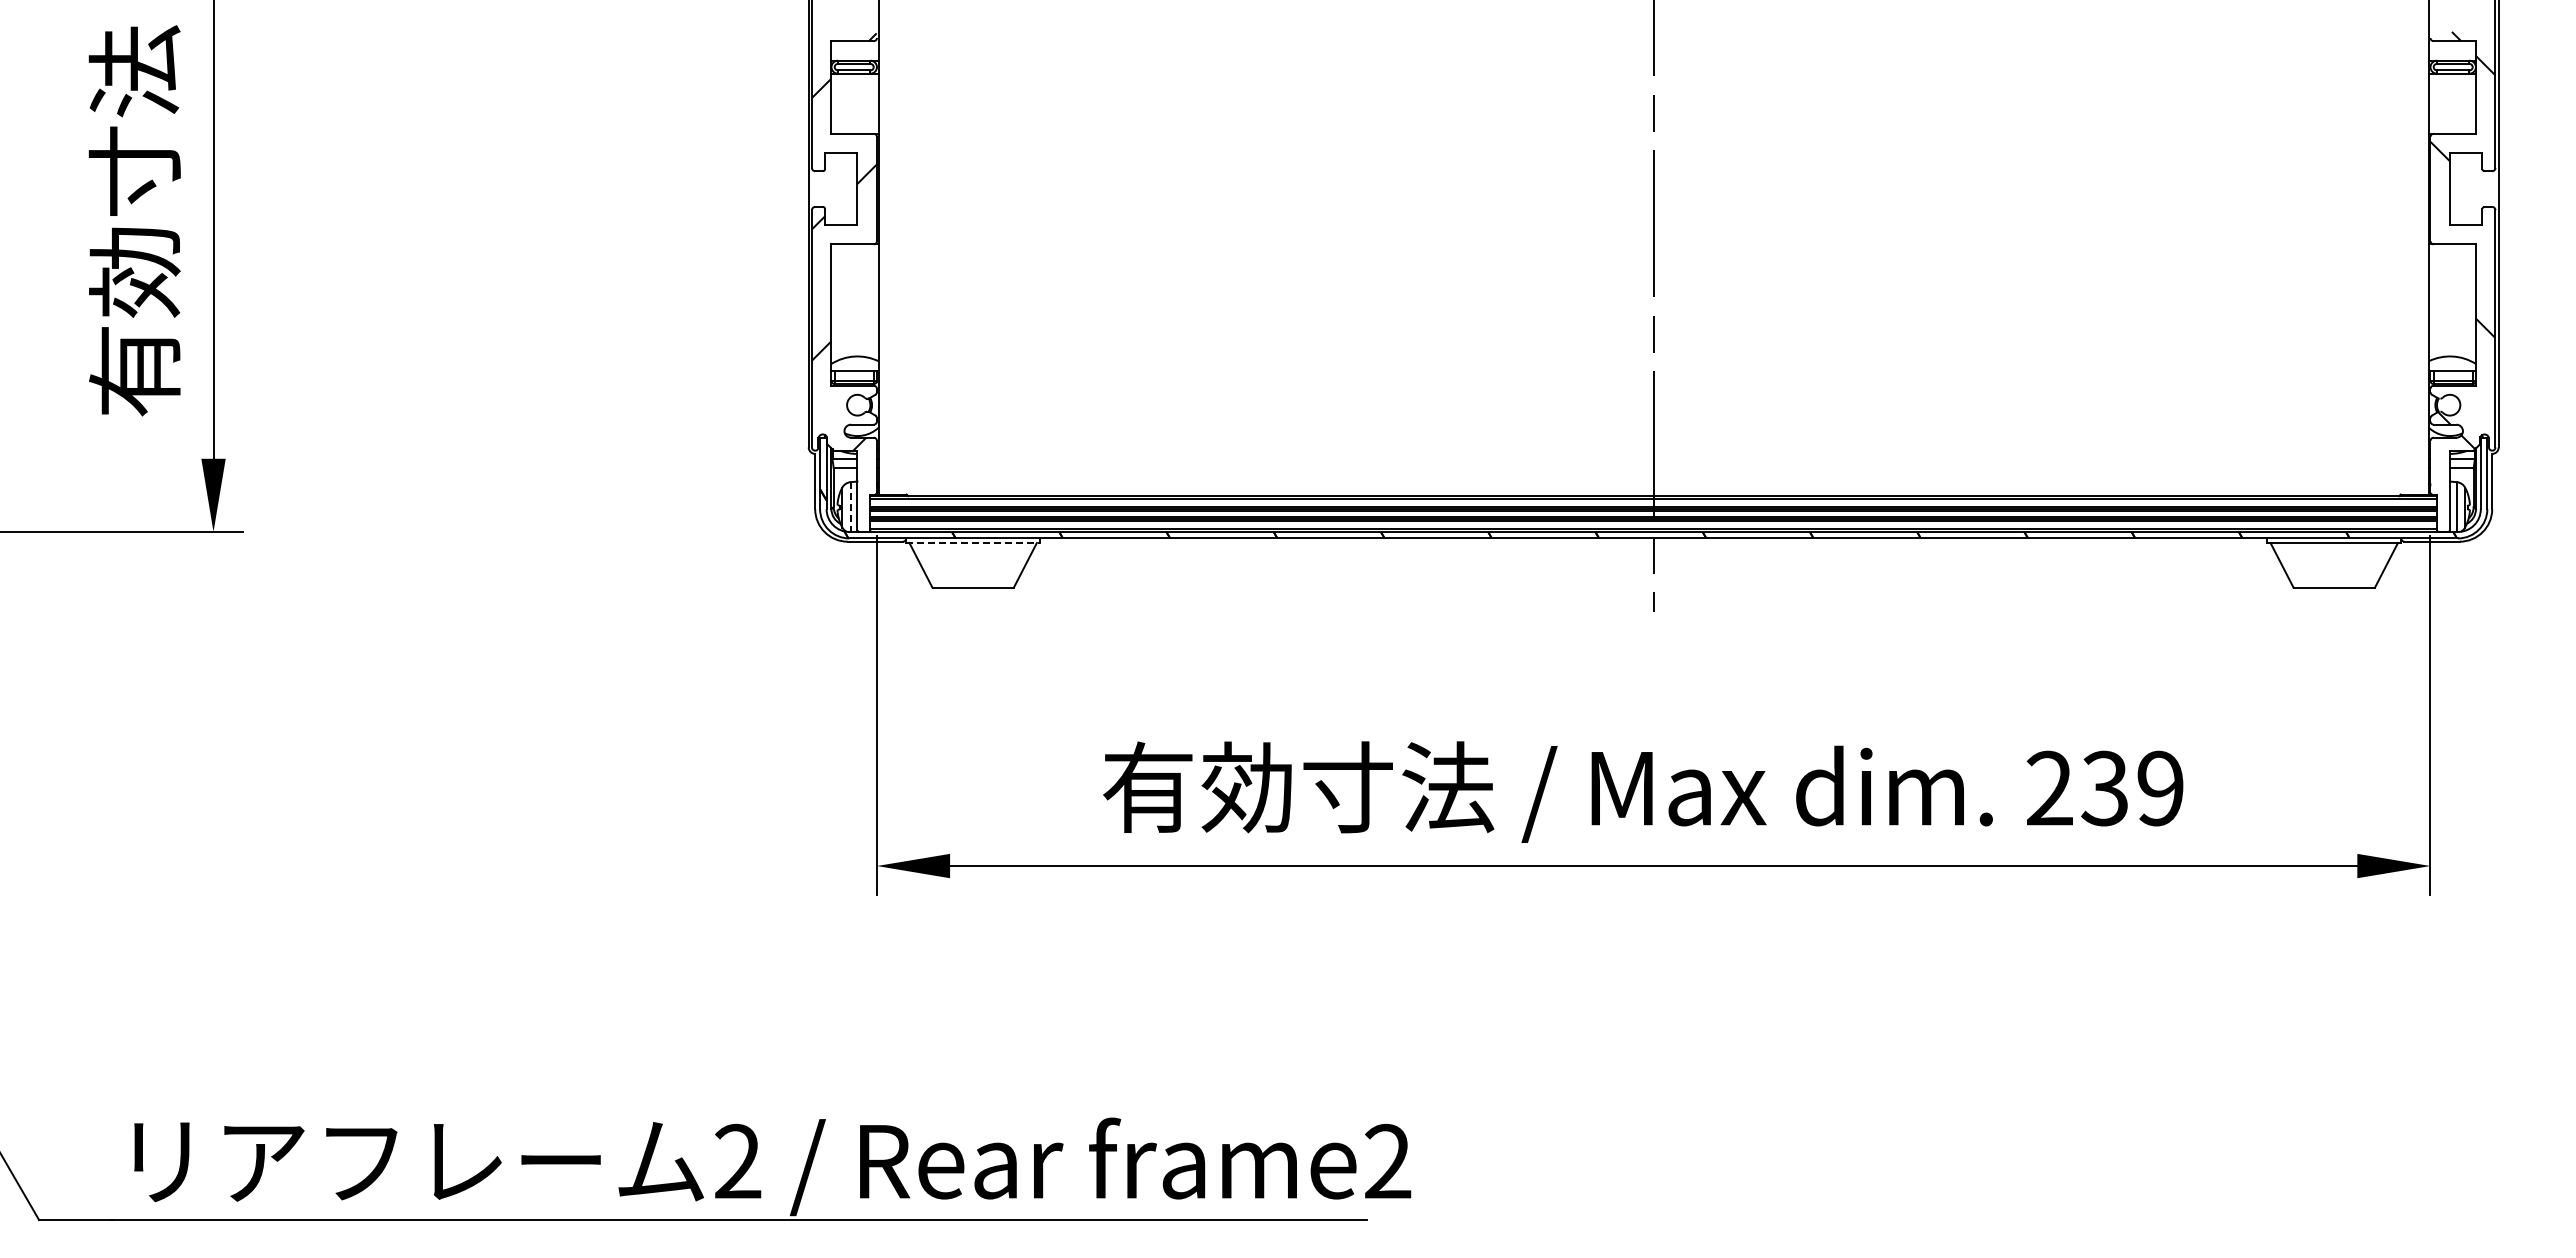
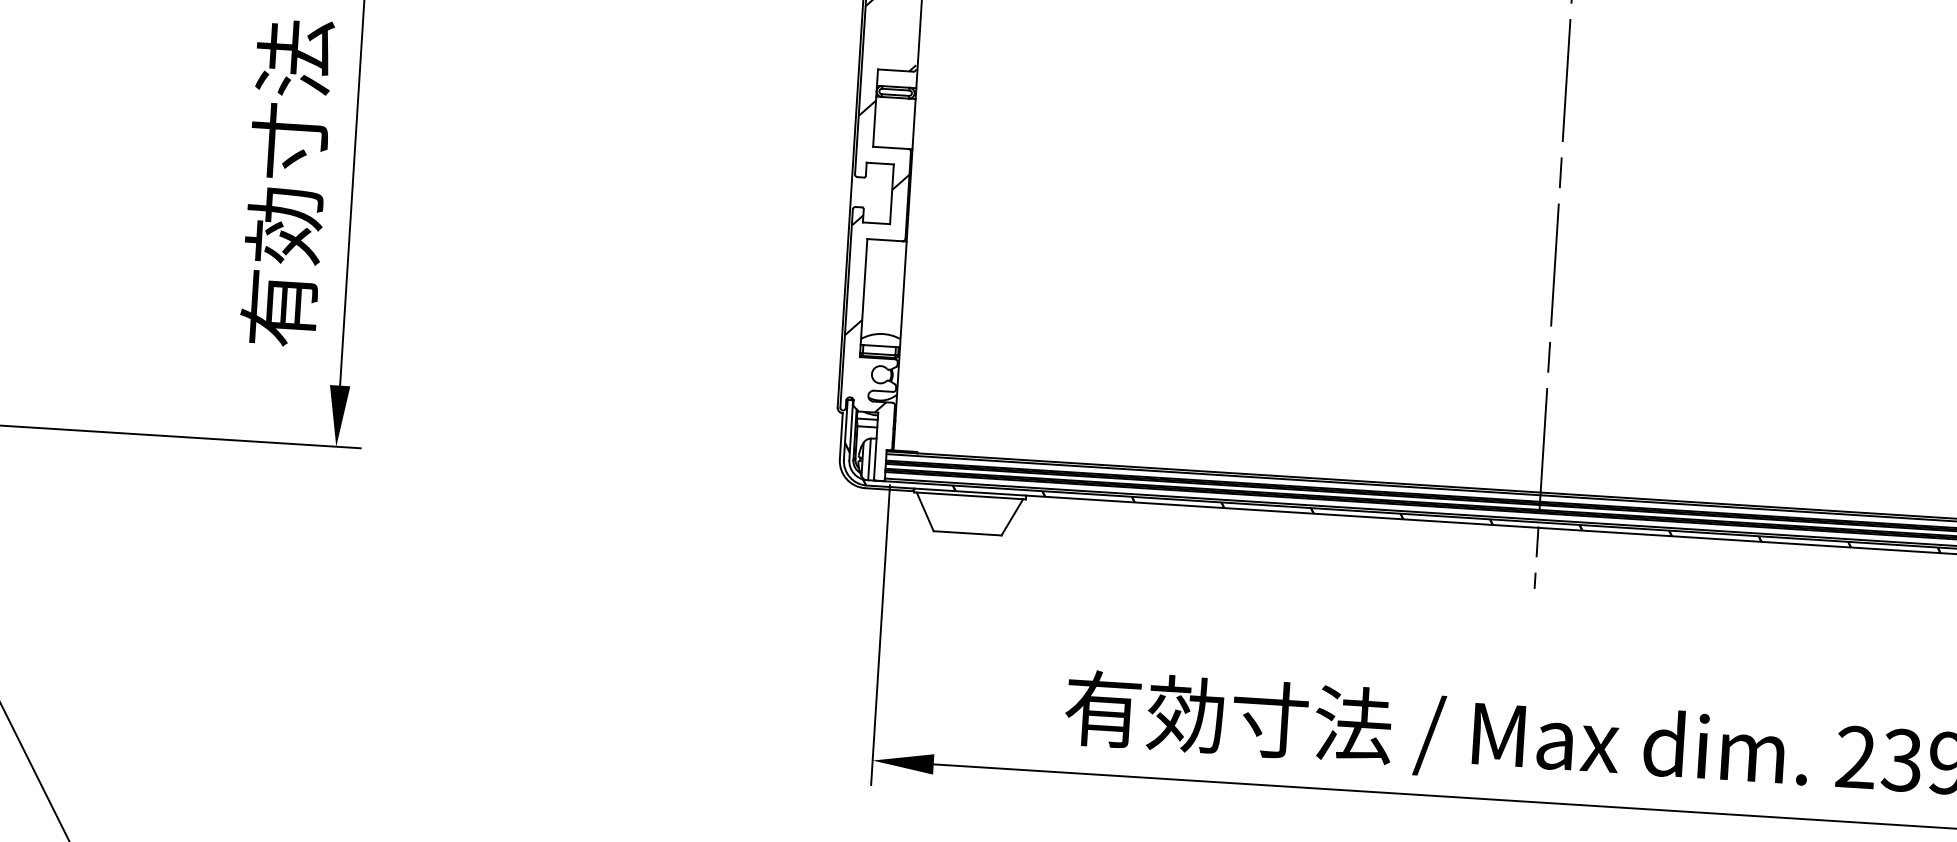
line: (850, 507) -> (869, 459), dashed -> solid
line: (973, 543) -> (970, 496), dashed -> solid

